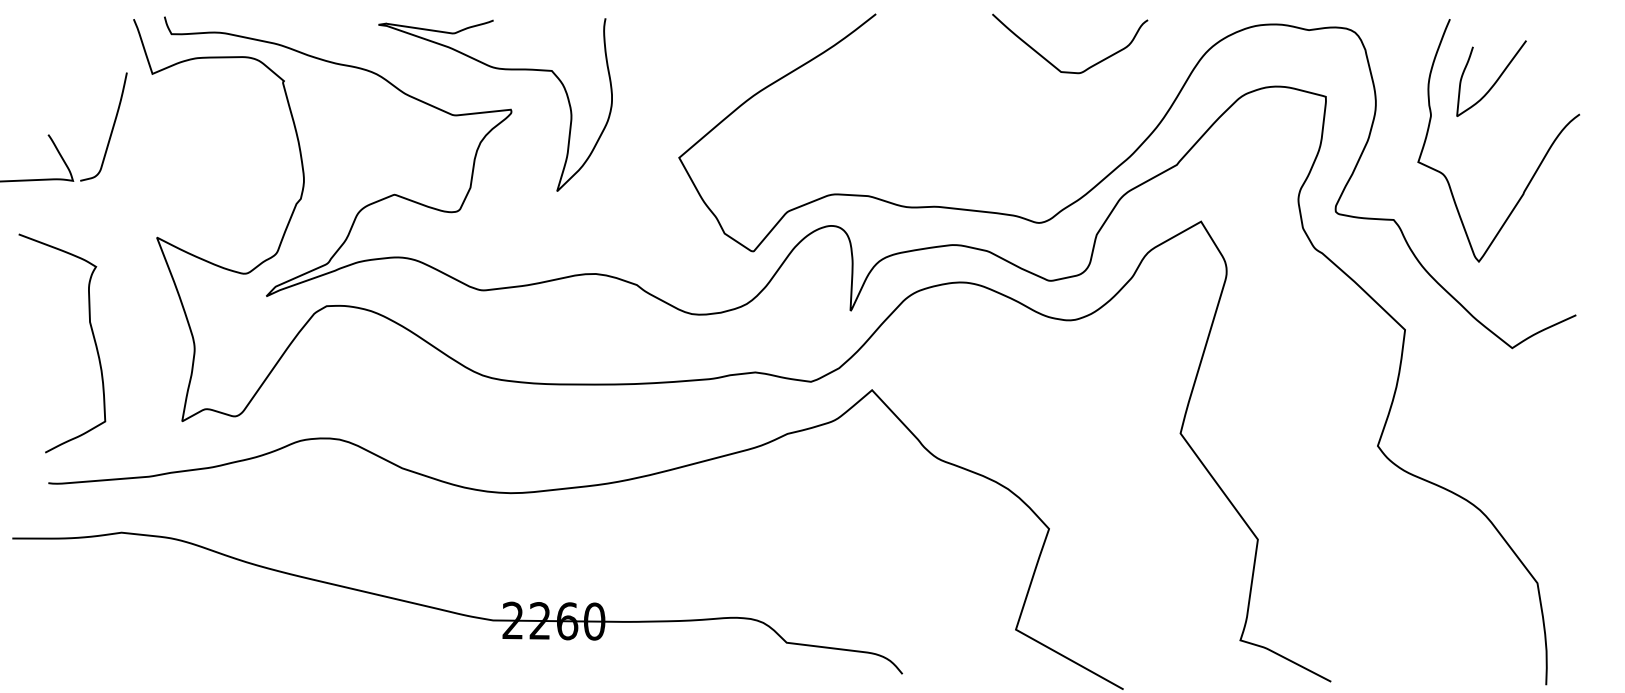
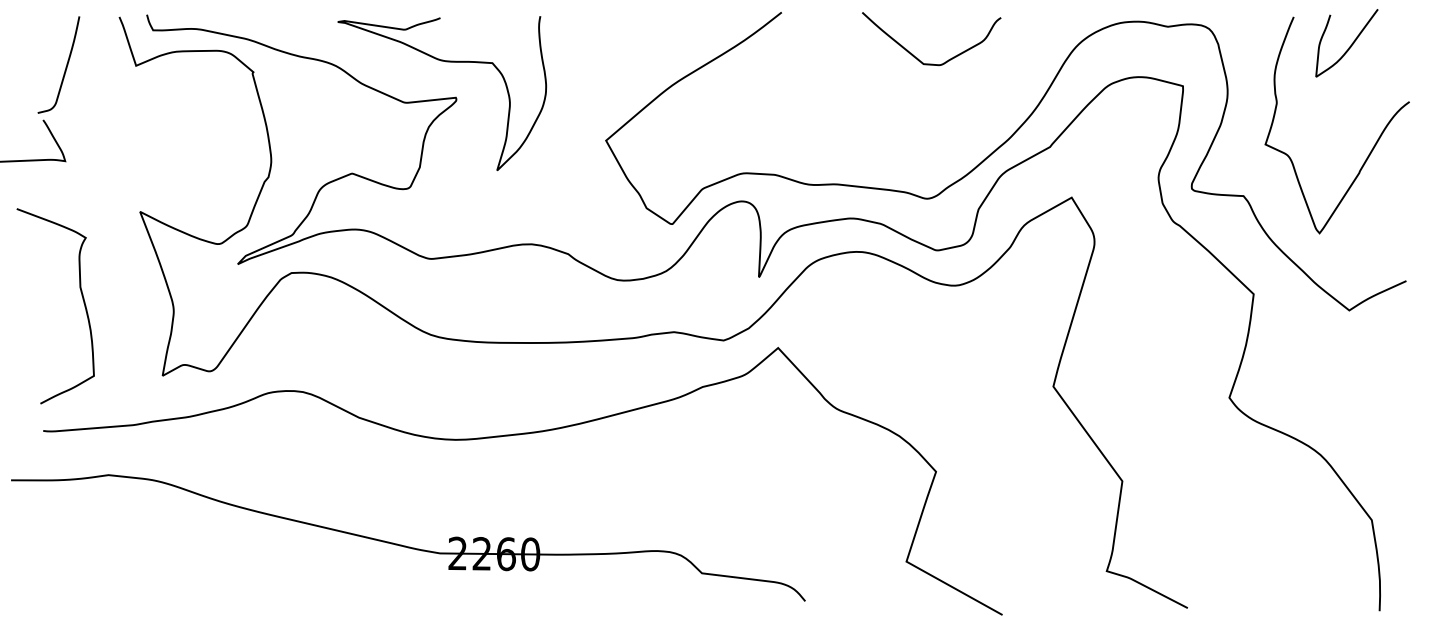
curve: (1051, 62) -> (915, 55), moved
curve: (1495, 81) -> (1350, 45), moved
curve: (111, 129) -> (65, 67), moved

